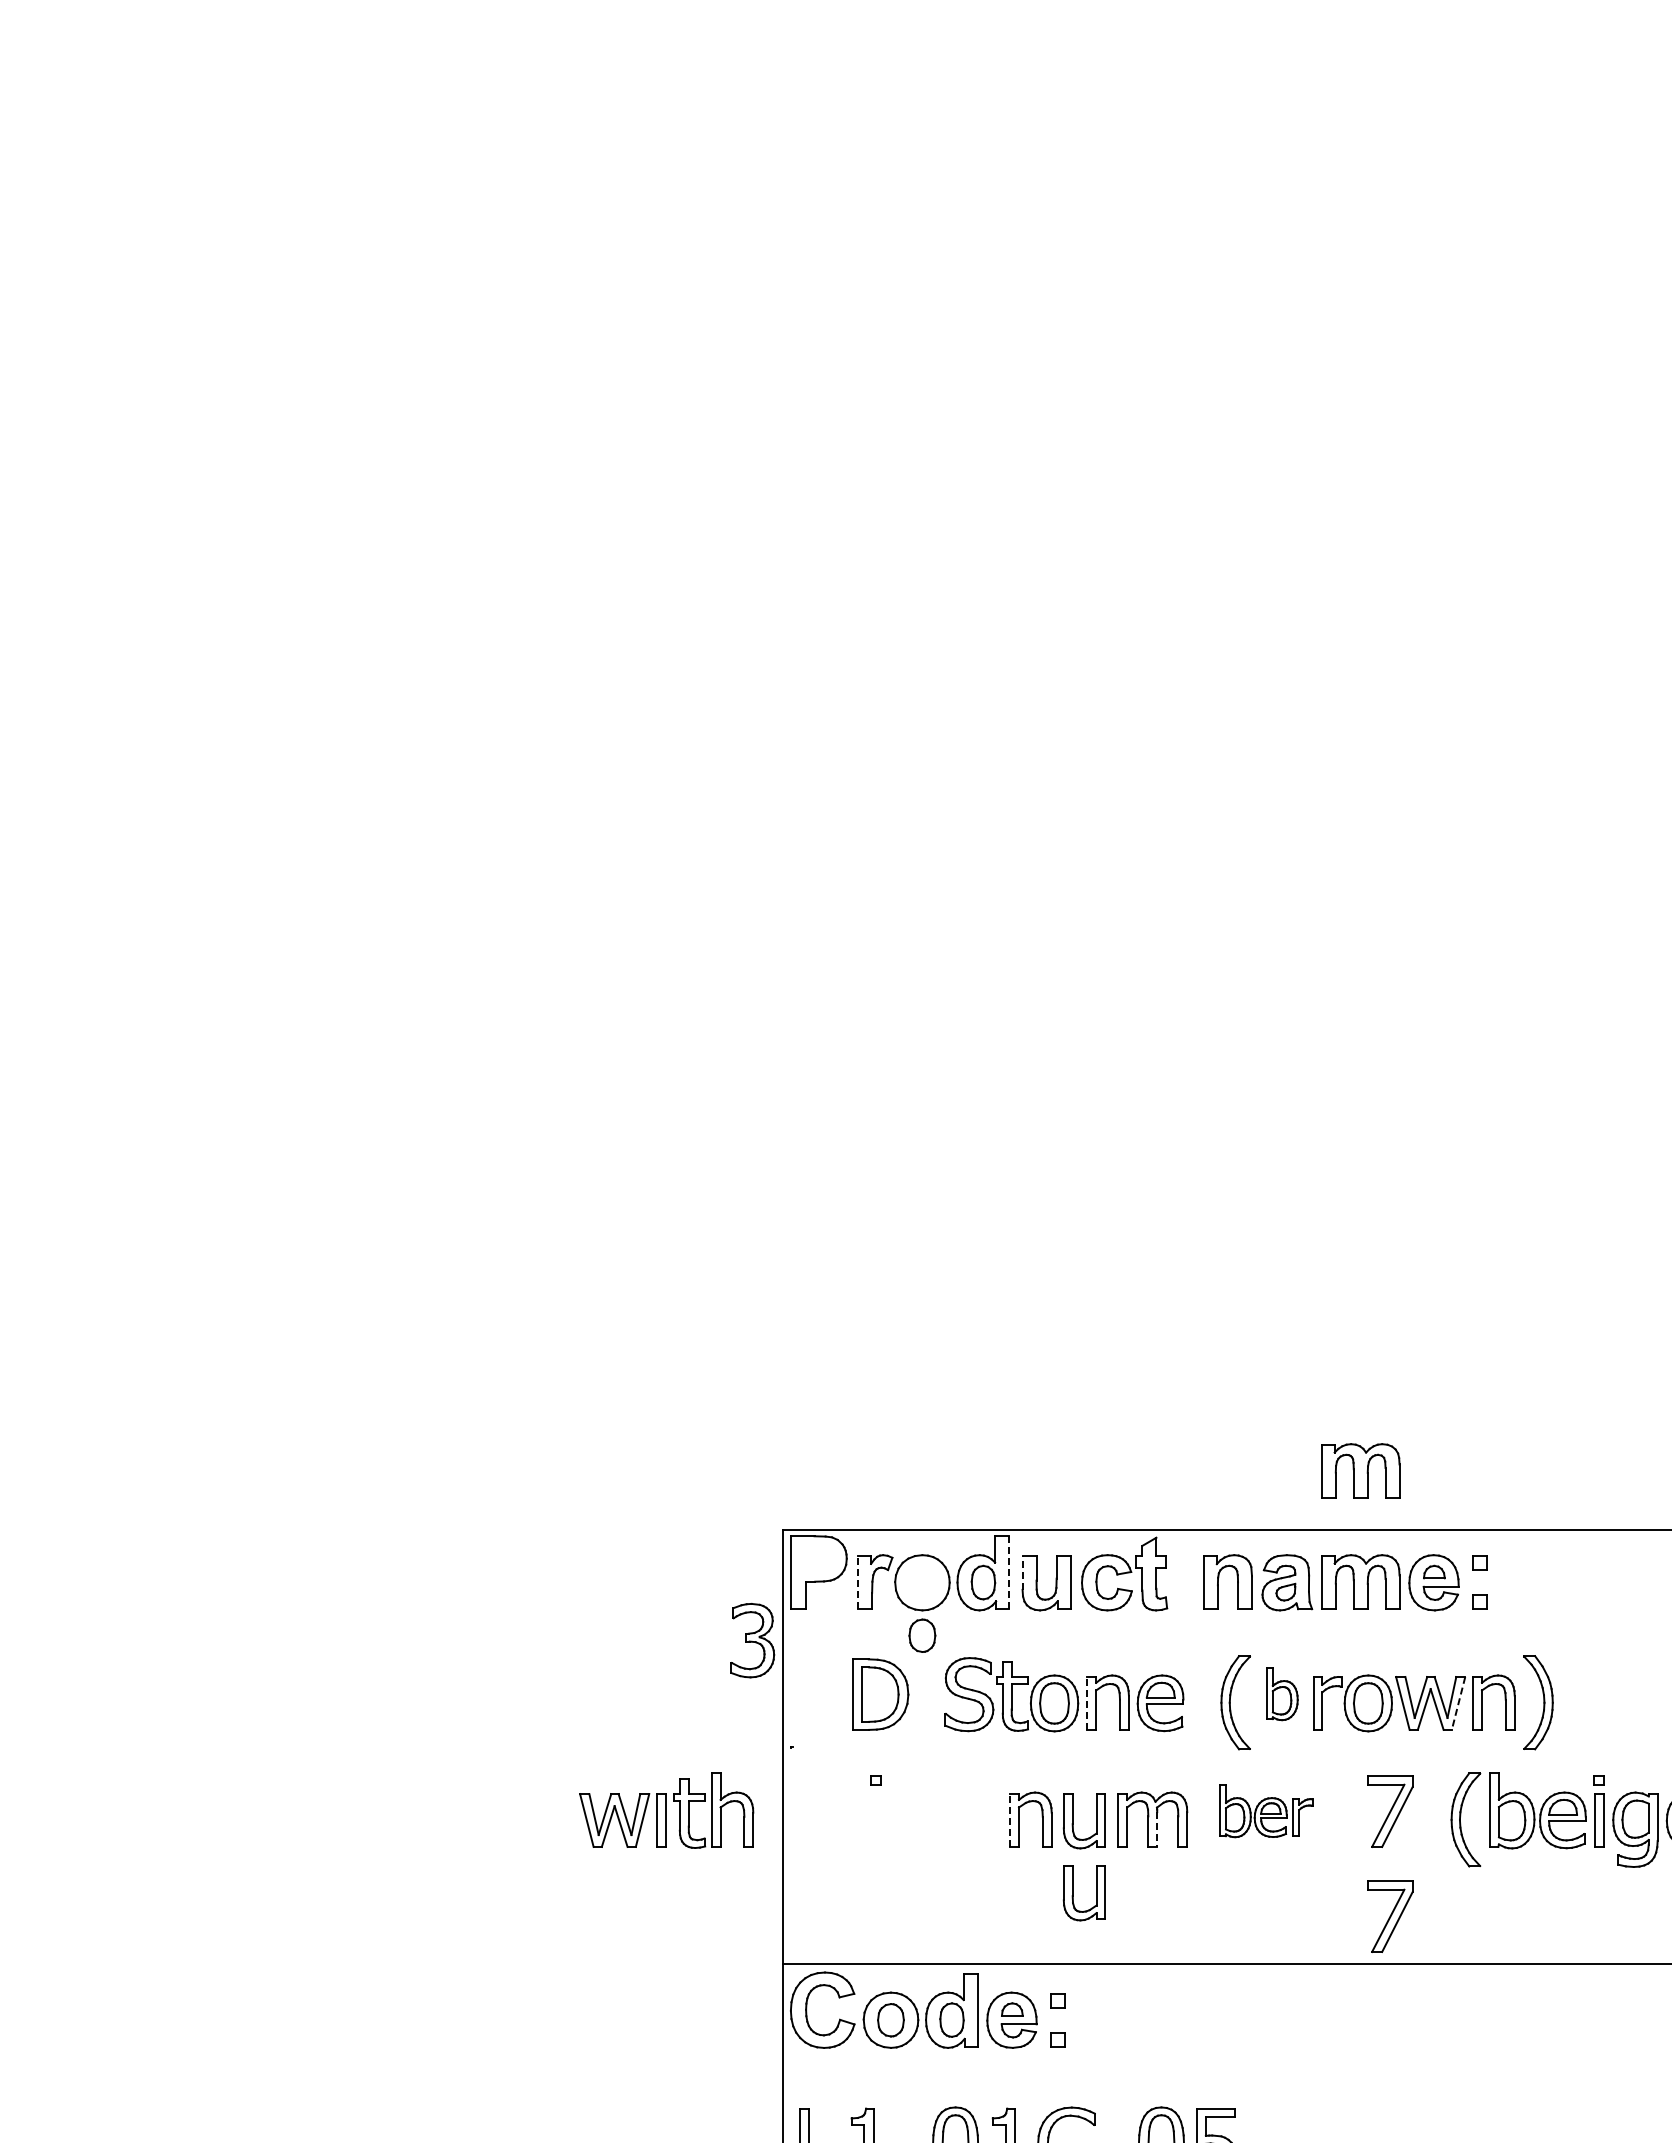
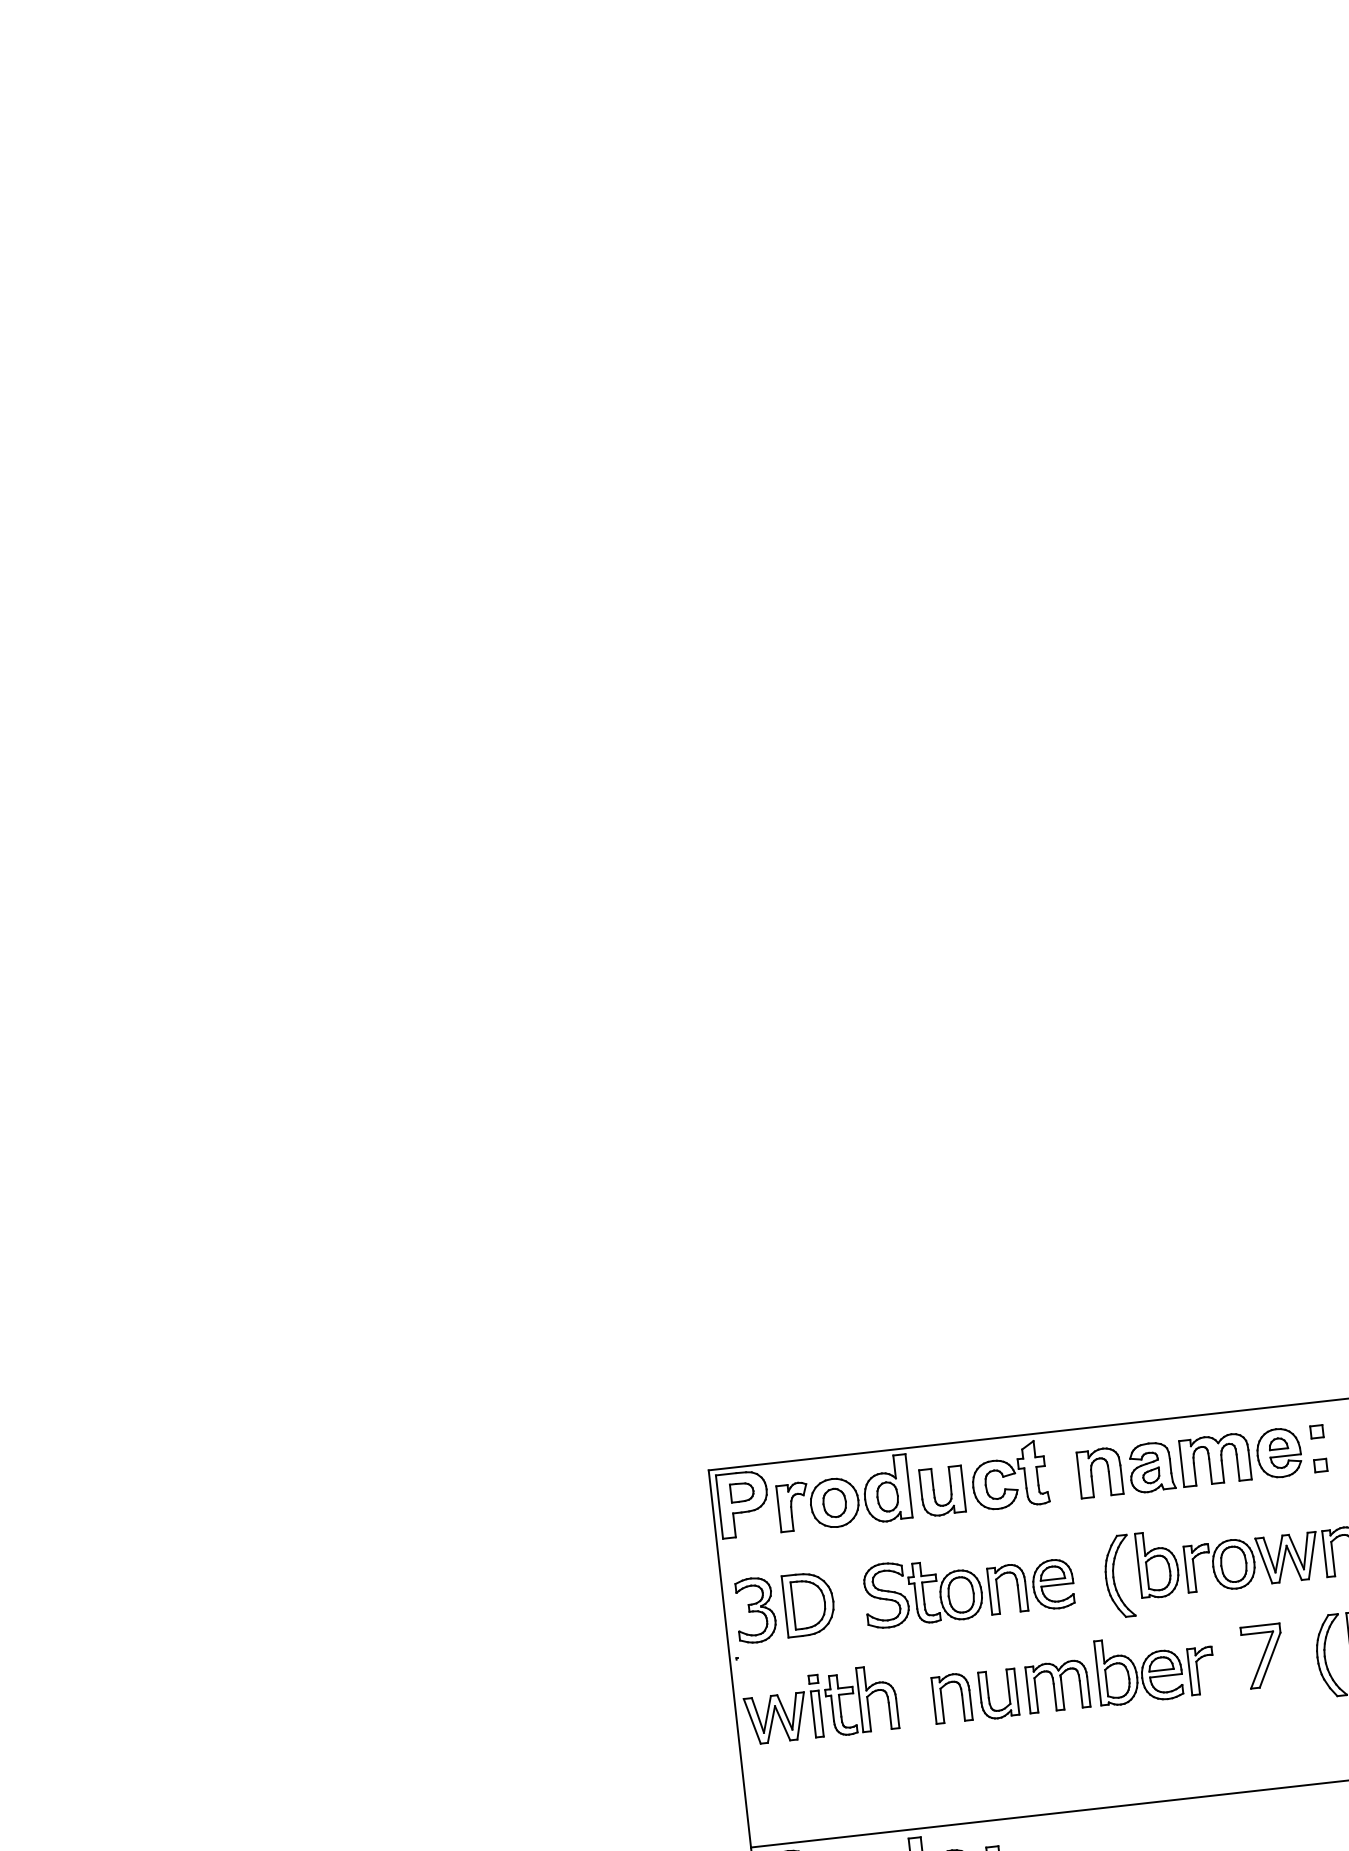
part: (1360, 1470) -> (1204, 1362), removed
part: (818, 1558) -> (742, 1492), added
line: (1009, 1573) -> (909, 1486), dashed -> solid
line: (1022, 1573) -> (920, 1485), dashed -> solid
line: (858, 1582) -> (779, 1508), dashed -> solid
part: (922, 1635) -> (834, 1502), moved
part: (752, 1640) -> (755, 1610), moved
part: (1282, 1693) -> (1158, 1564), size x1.43
line: (1087, 1702) -> (989, 1590), dashed -> solid
line: (1458, 1703) -> (1312, 1555), dashed -> solid
part: (666, 1810) -> (820, 1704), moved
part: (1266, 1810) -> (1155, 1667), size x1.43
line: (1010, 1820) -> (934, 1700), dashed -> solid
line: (1157, 1830) -> (1063, 1695), dashed -> solid
part: (1073, 1893) -> (996, 1758), removed
part: (1390, 1916) -> (1273, 1747), removed

